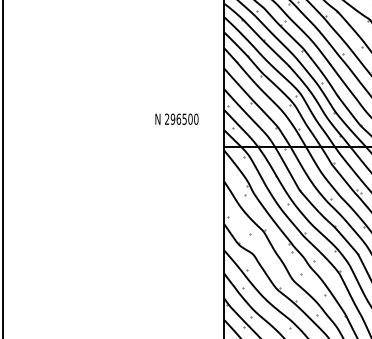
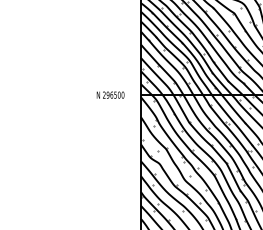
text: (176, 118) -> (110, 94), moved

